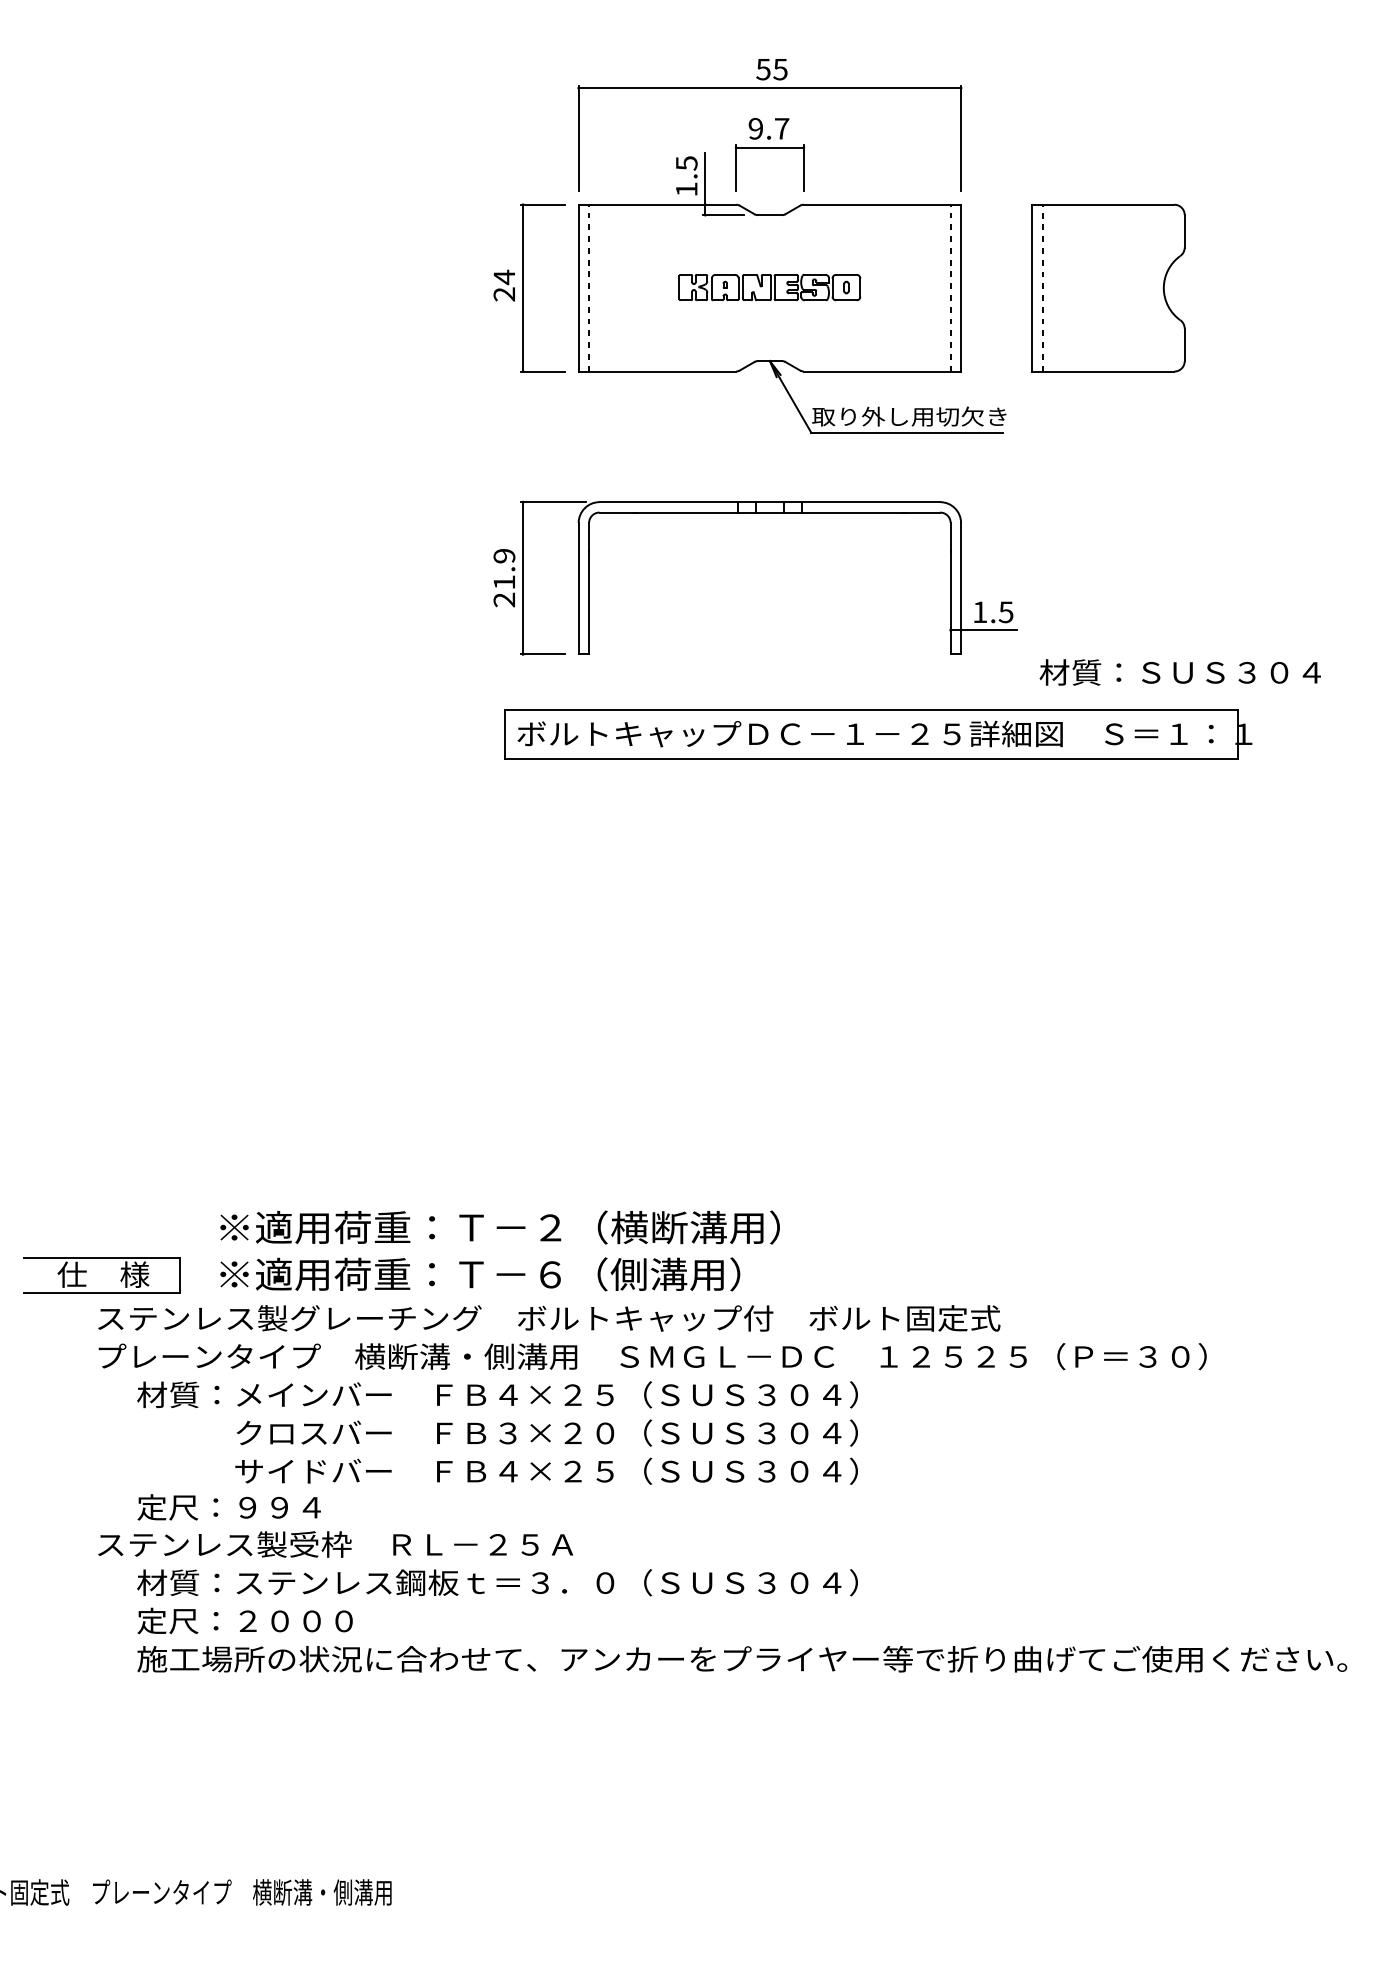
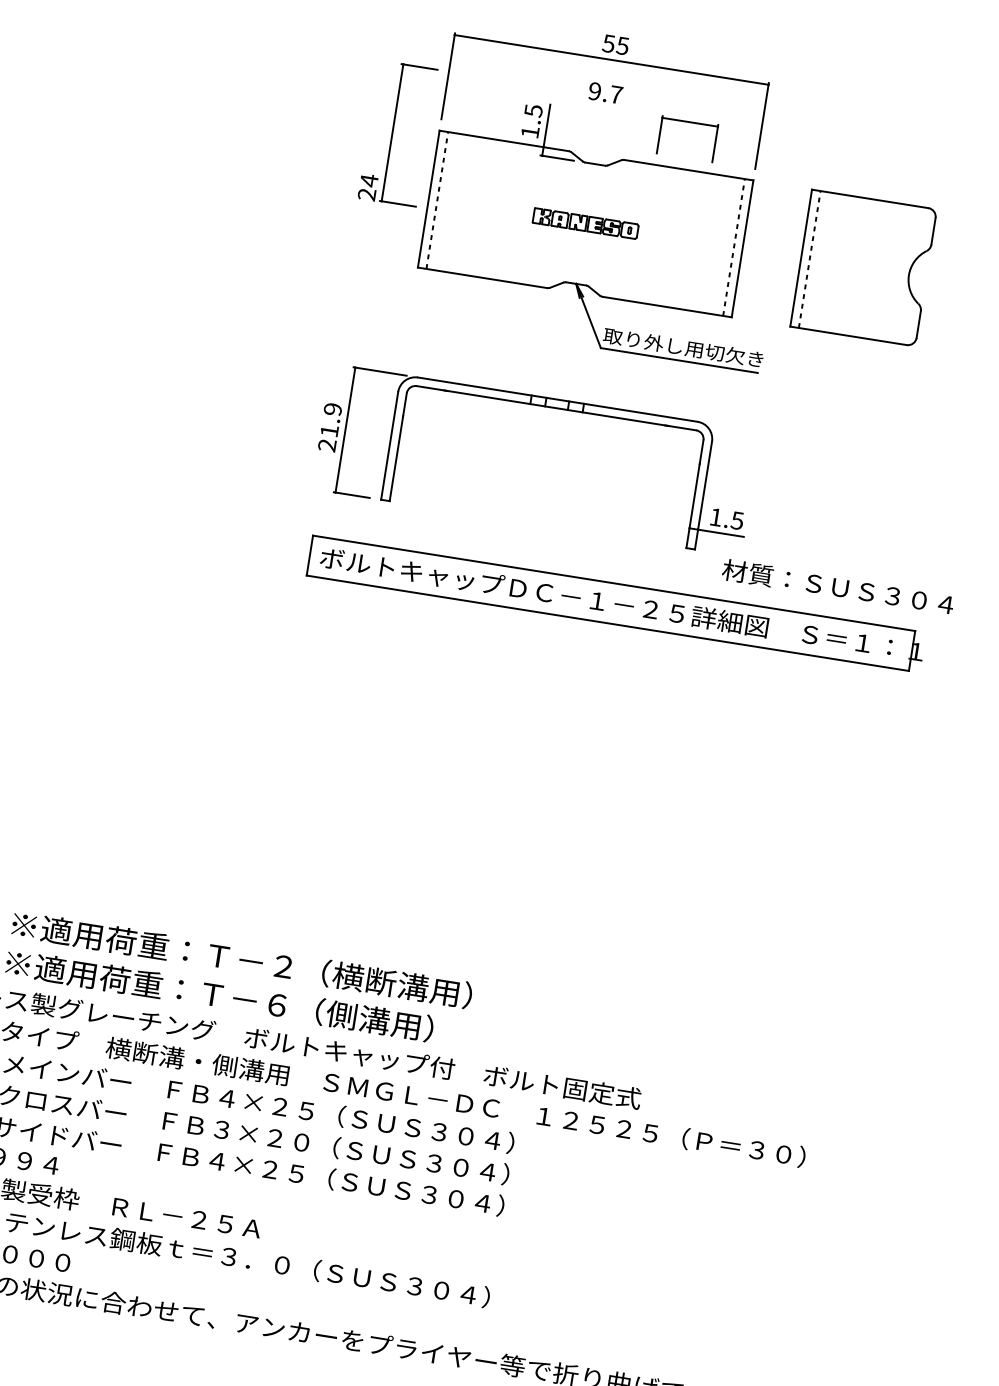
part: (769, 148) -> (689, 123), moved
part: (523, 287) -> (392, 132), moved
part: (769, 287) -> (585, 223), size x0.7
text: (1179, 672) -> (837, 587), moved

